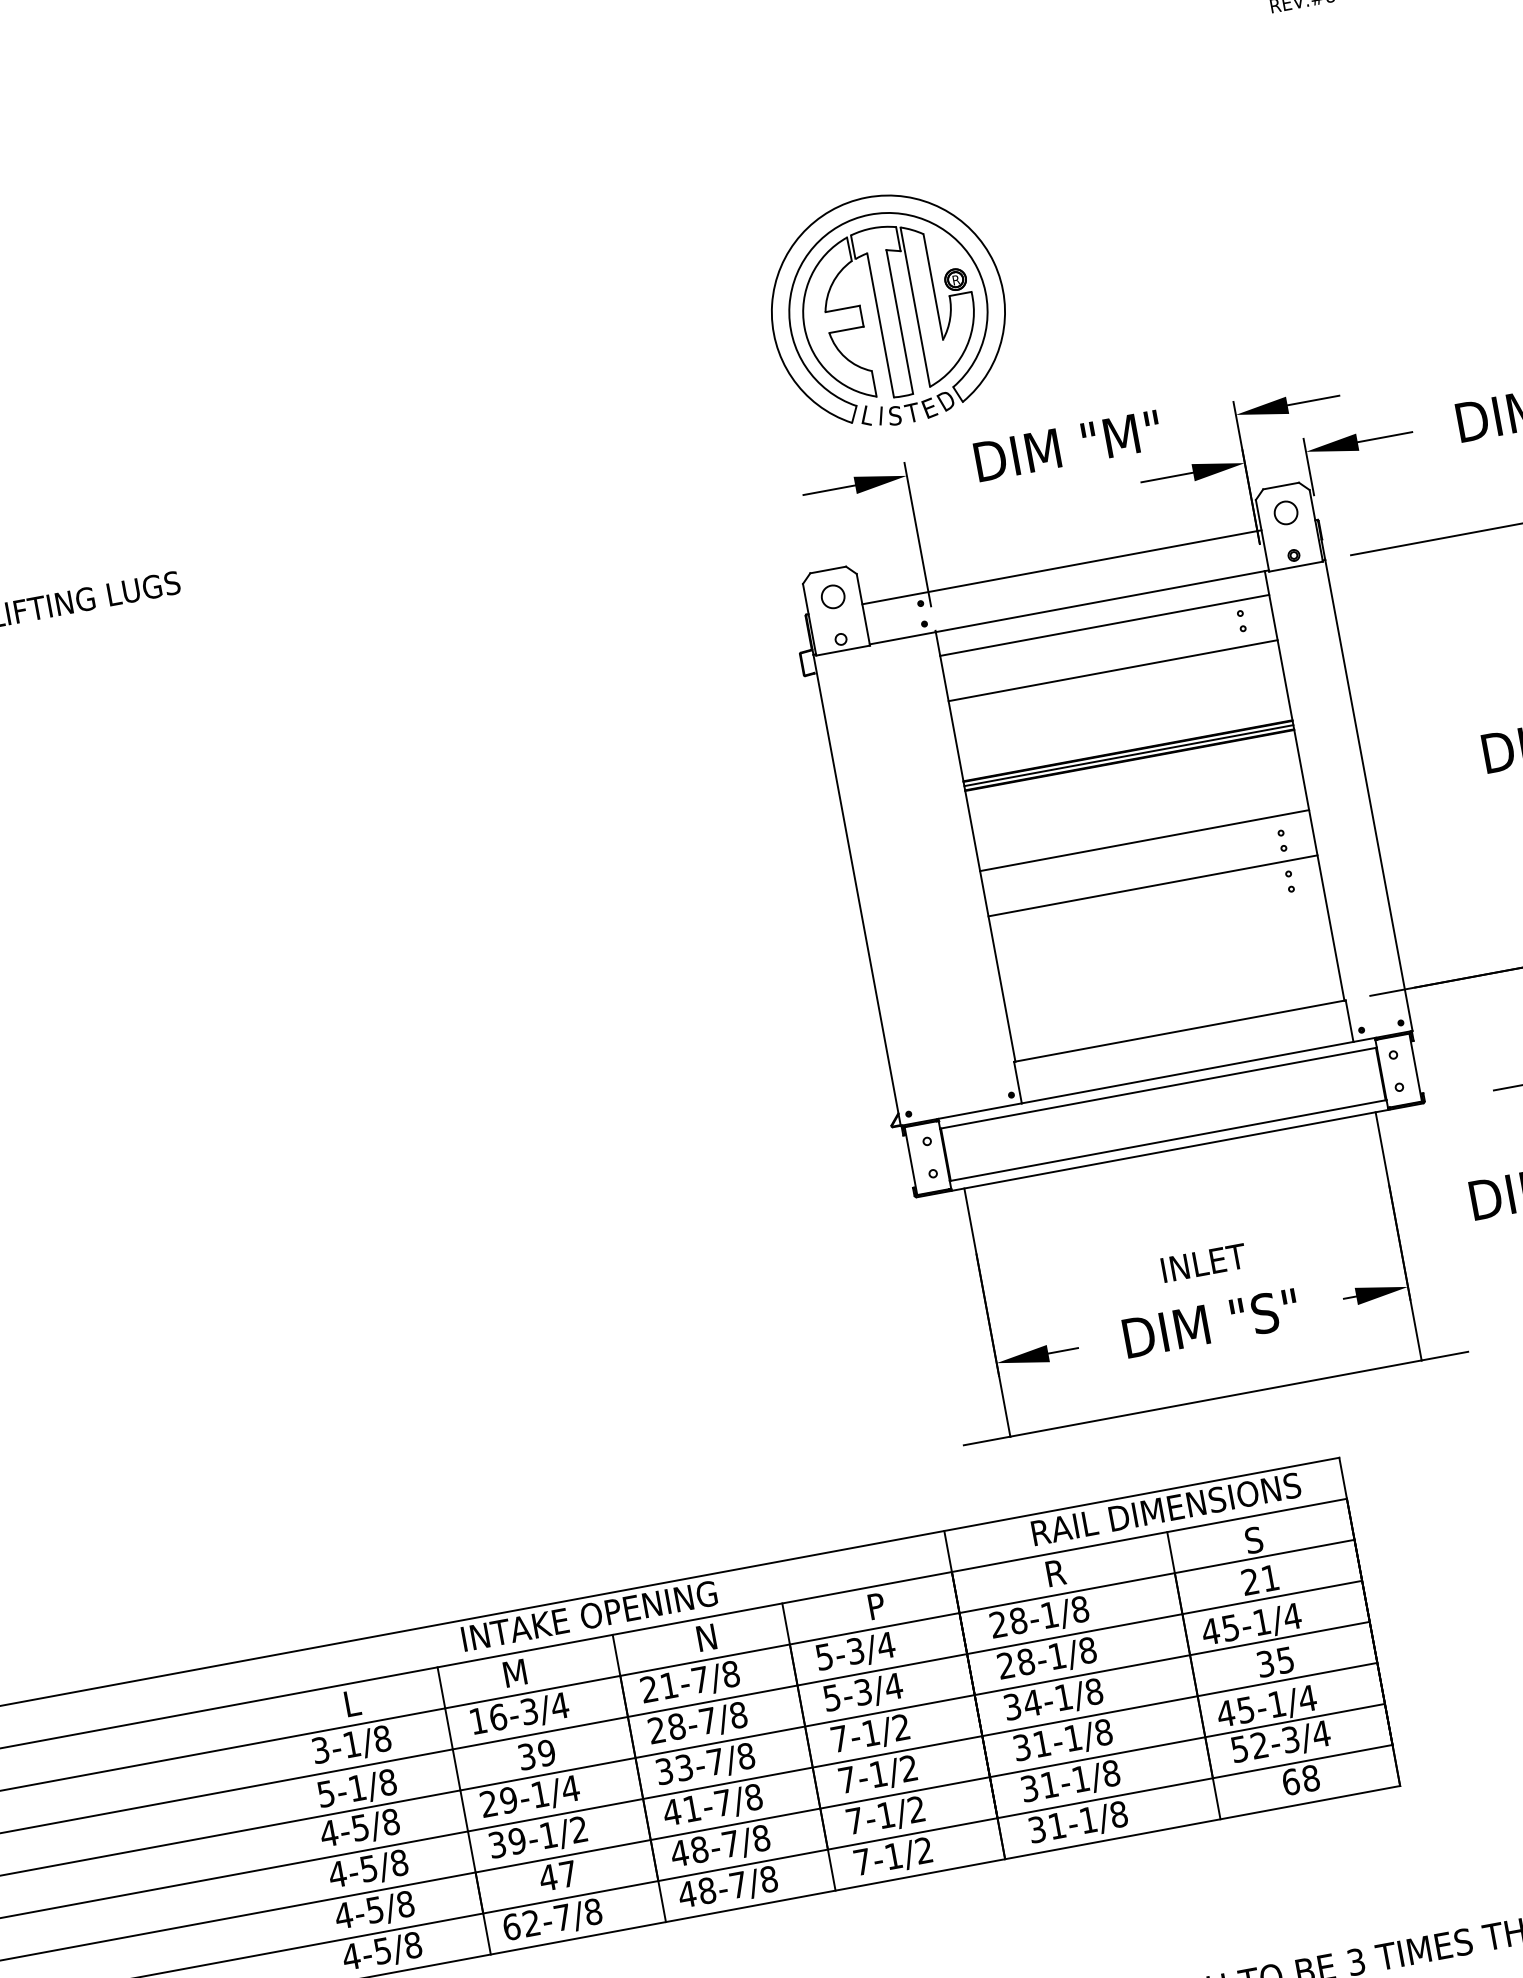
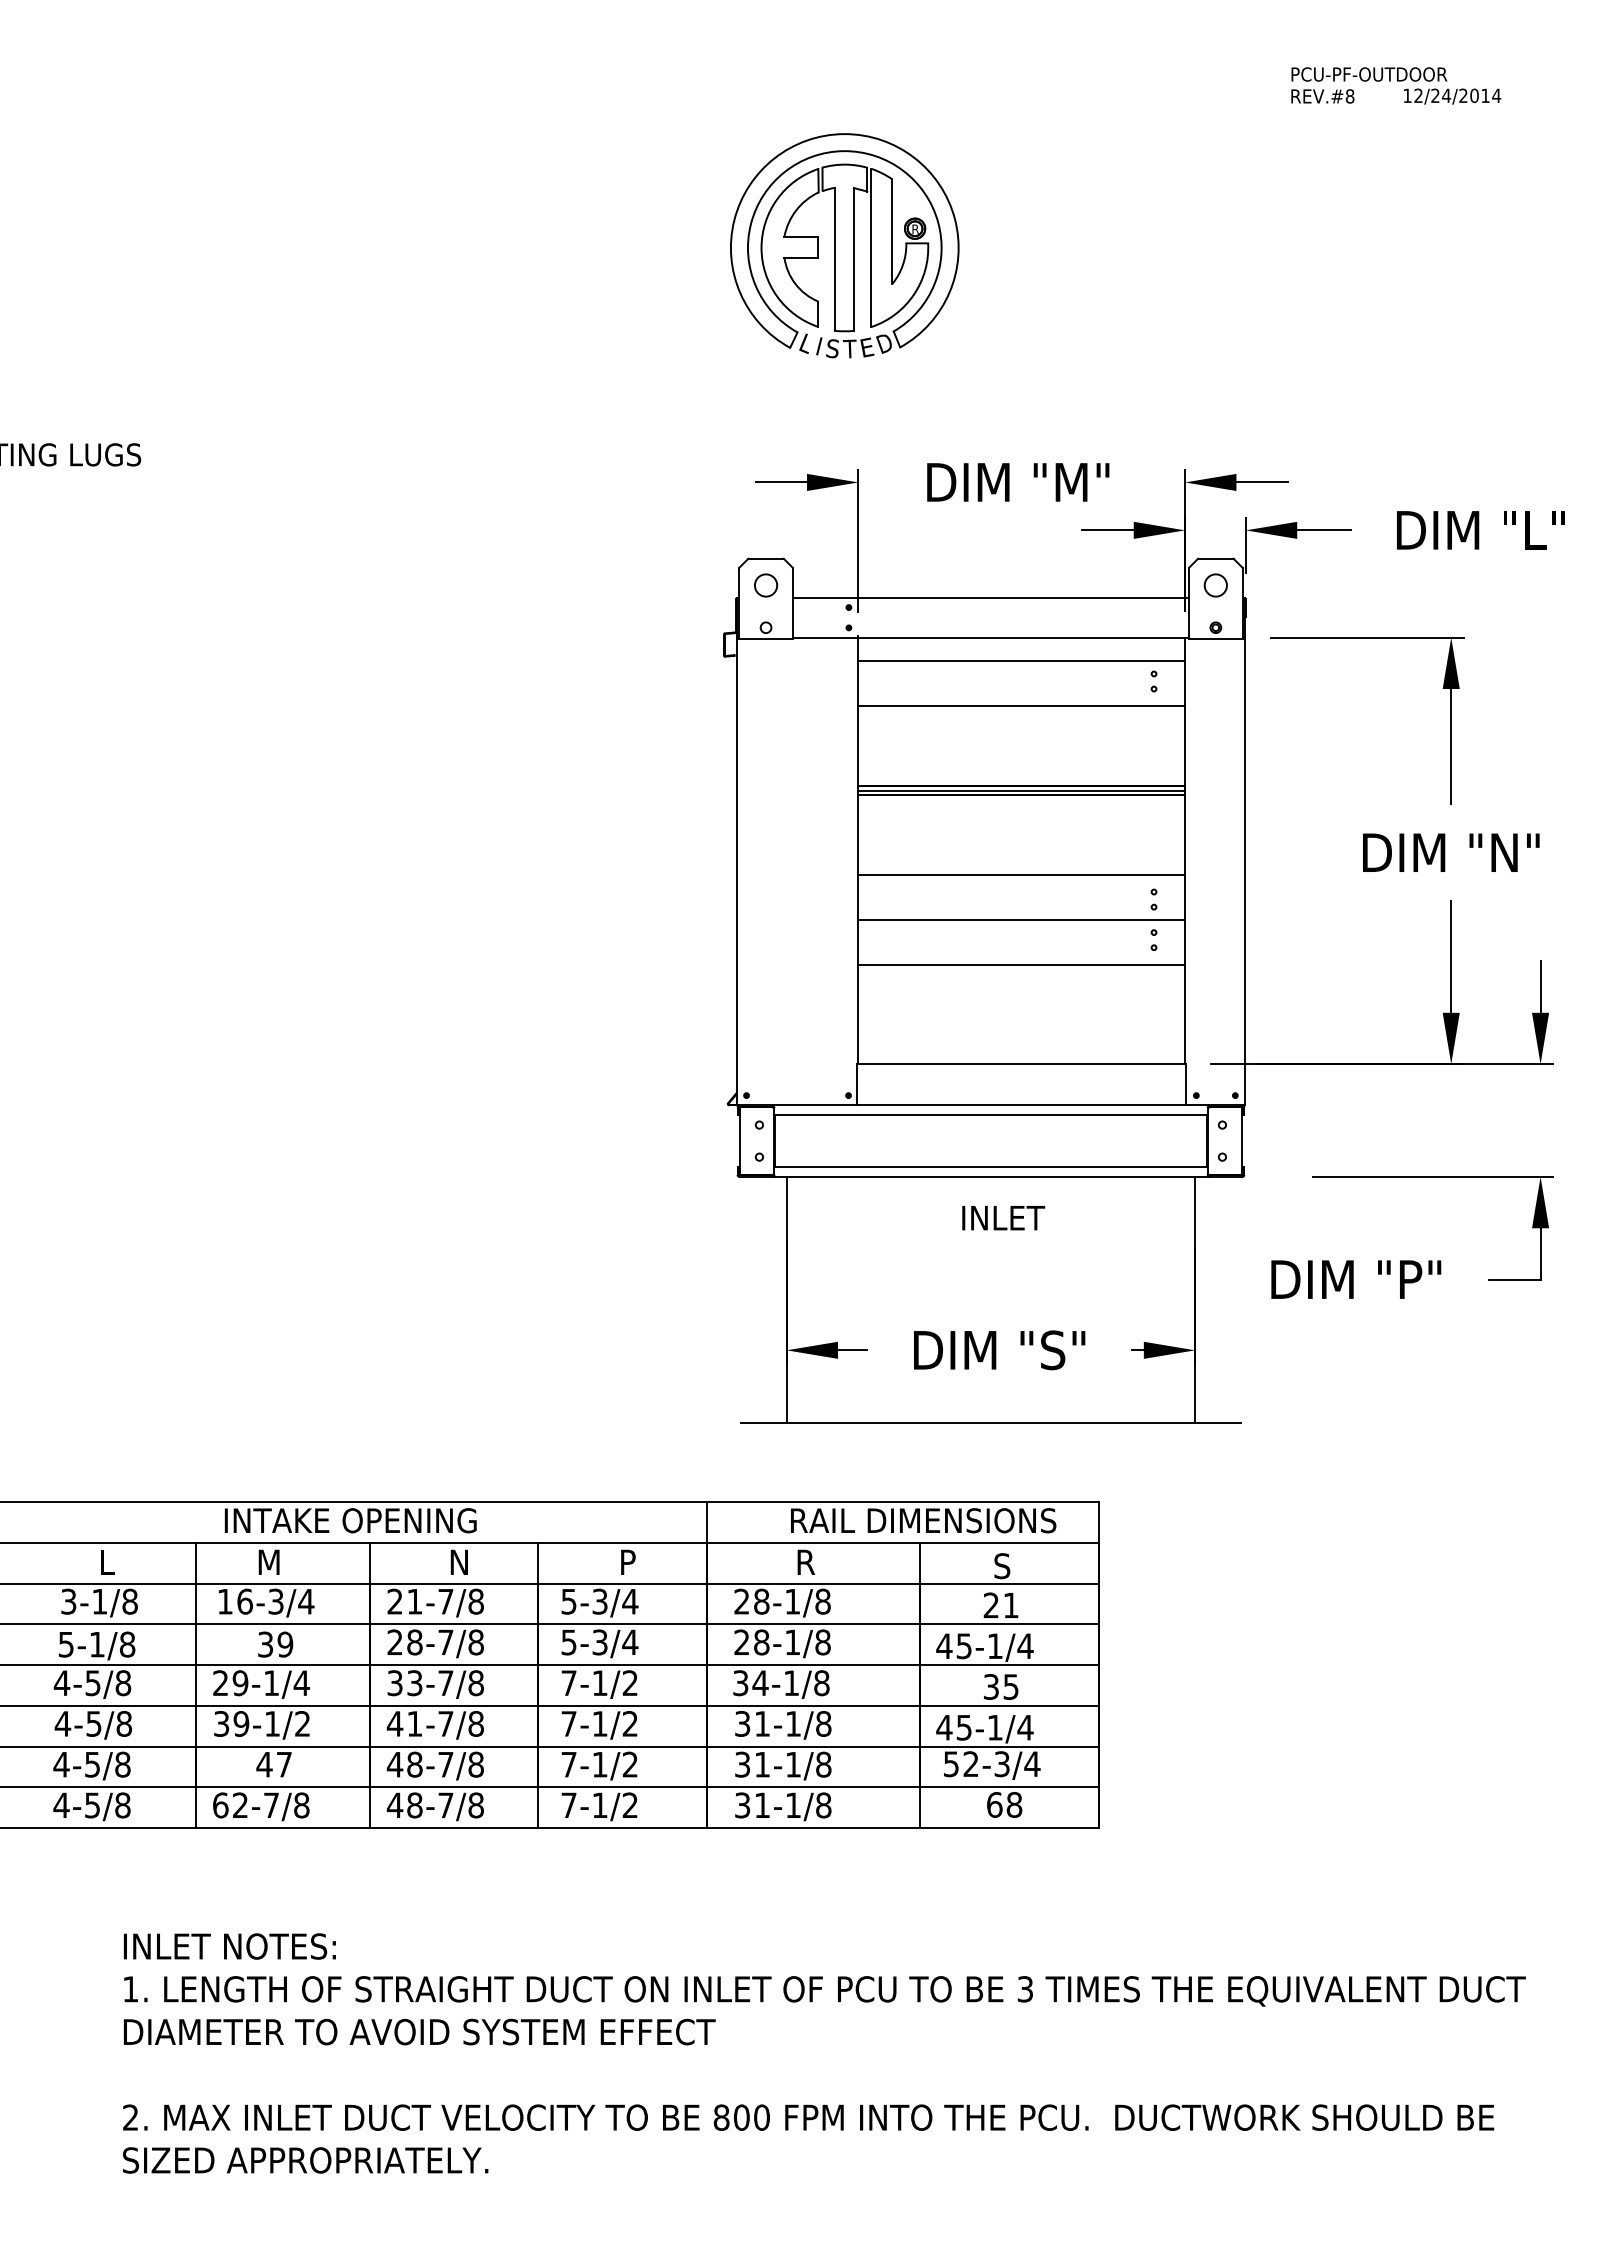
part: (887, 309) -> (844, 245), moved
line: (1161, 930) -> (1021, 964), added
text: (1204, 1263) -> (1003, 1218), moved

